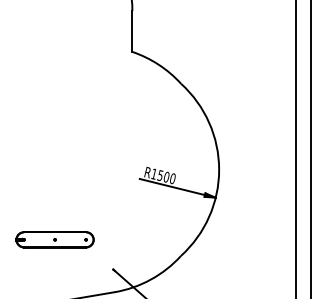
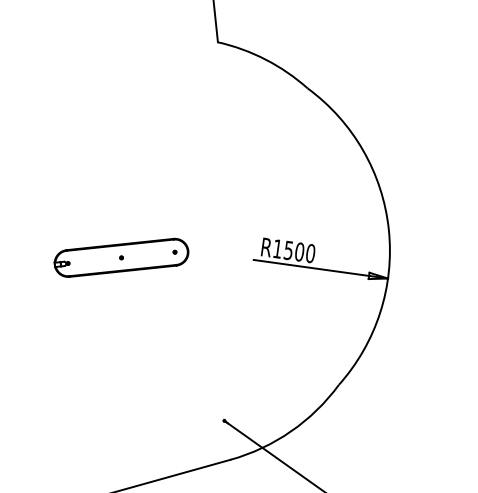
part: (54, 239) -> (120, 257), moved

